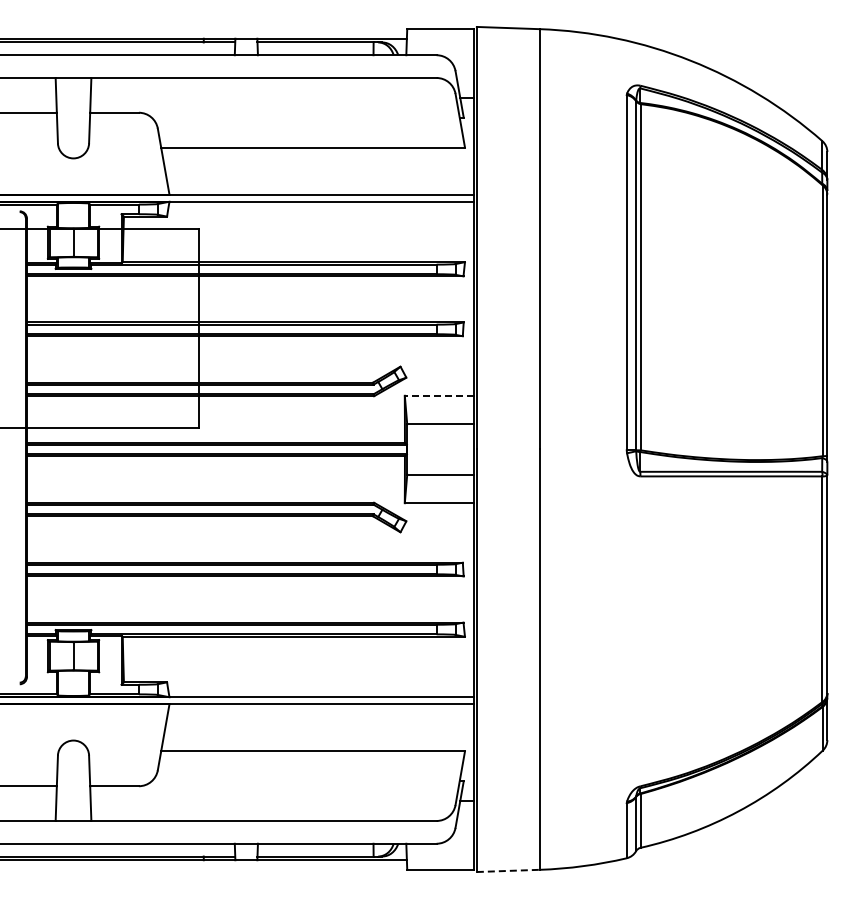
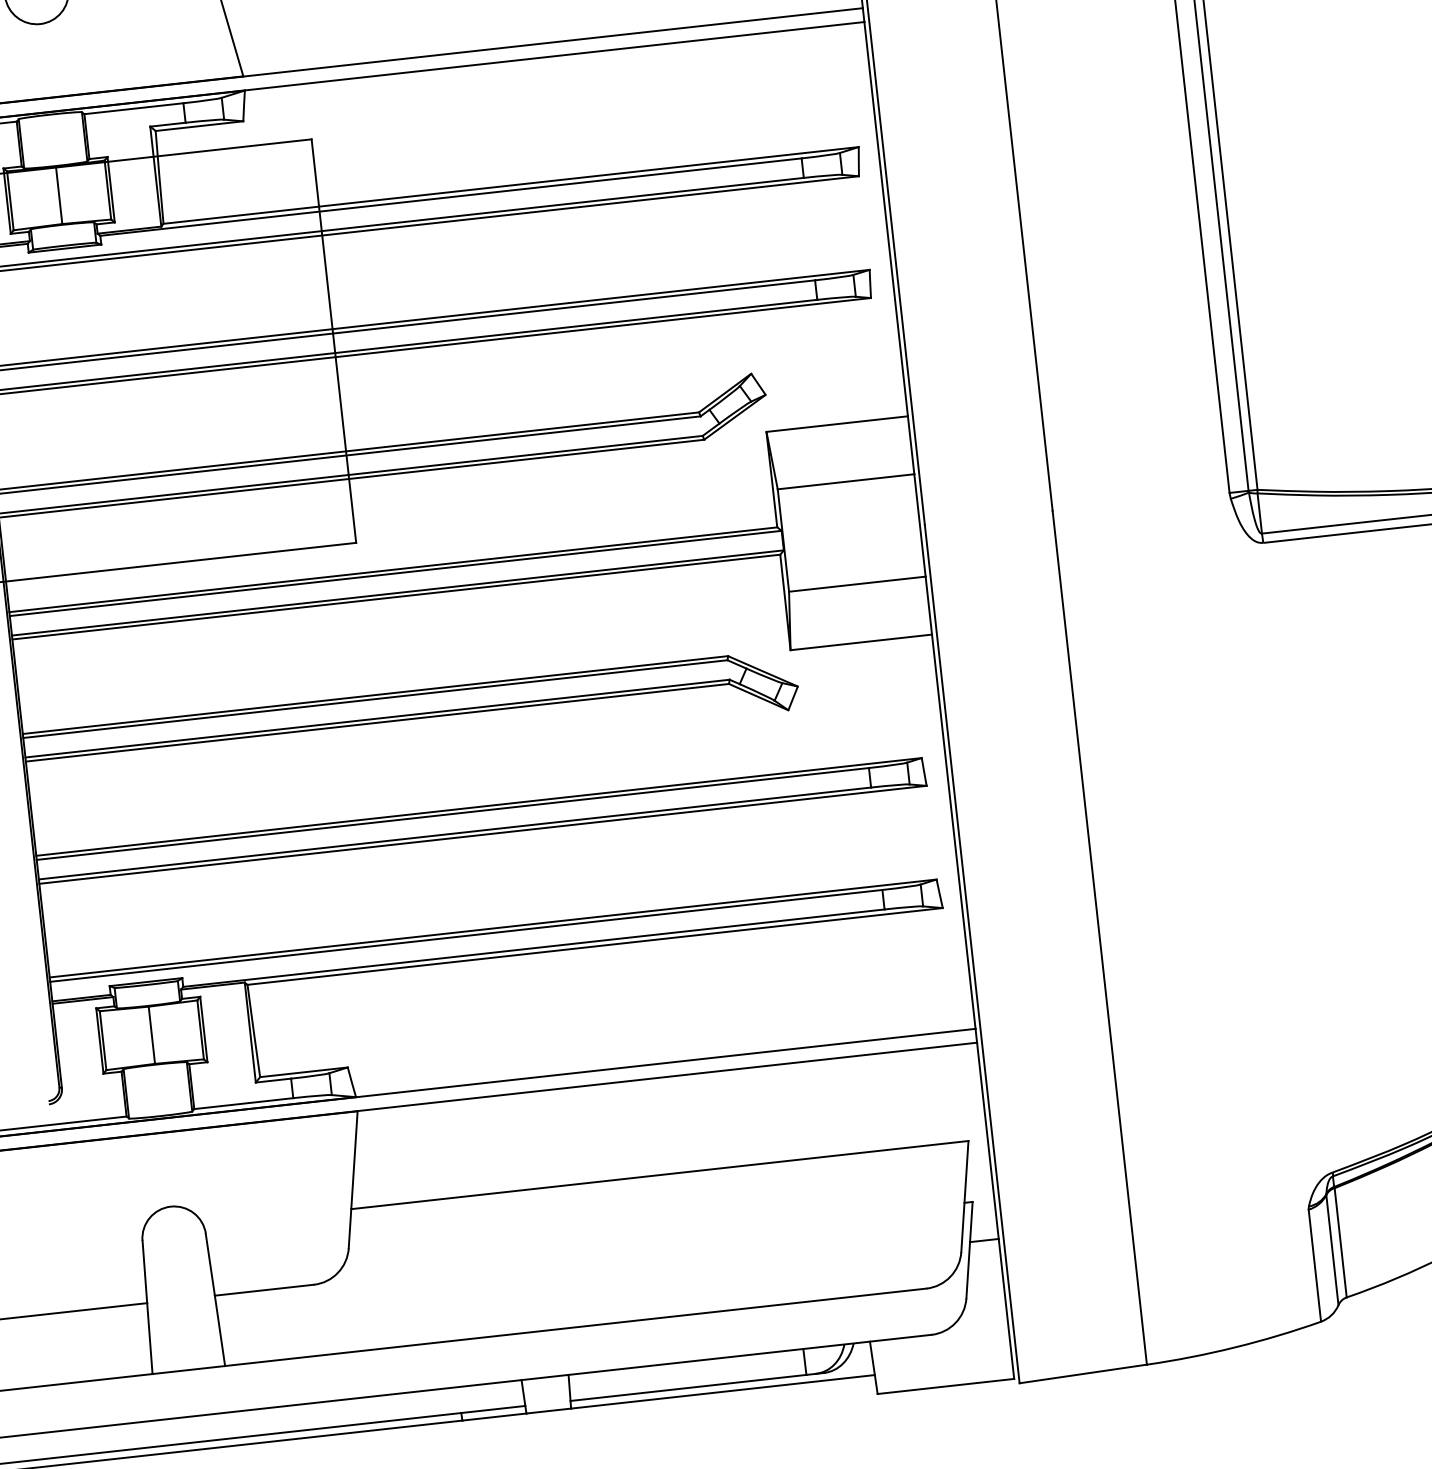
line: (439, 395) -> (836, 423), dashed -> solid
line: (508, 870) -> (1083, 1373), dashed -> solid

